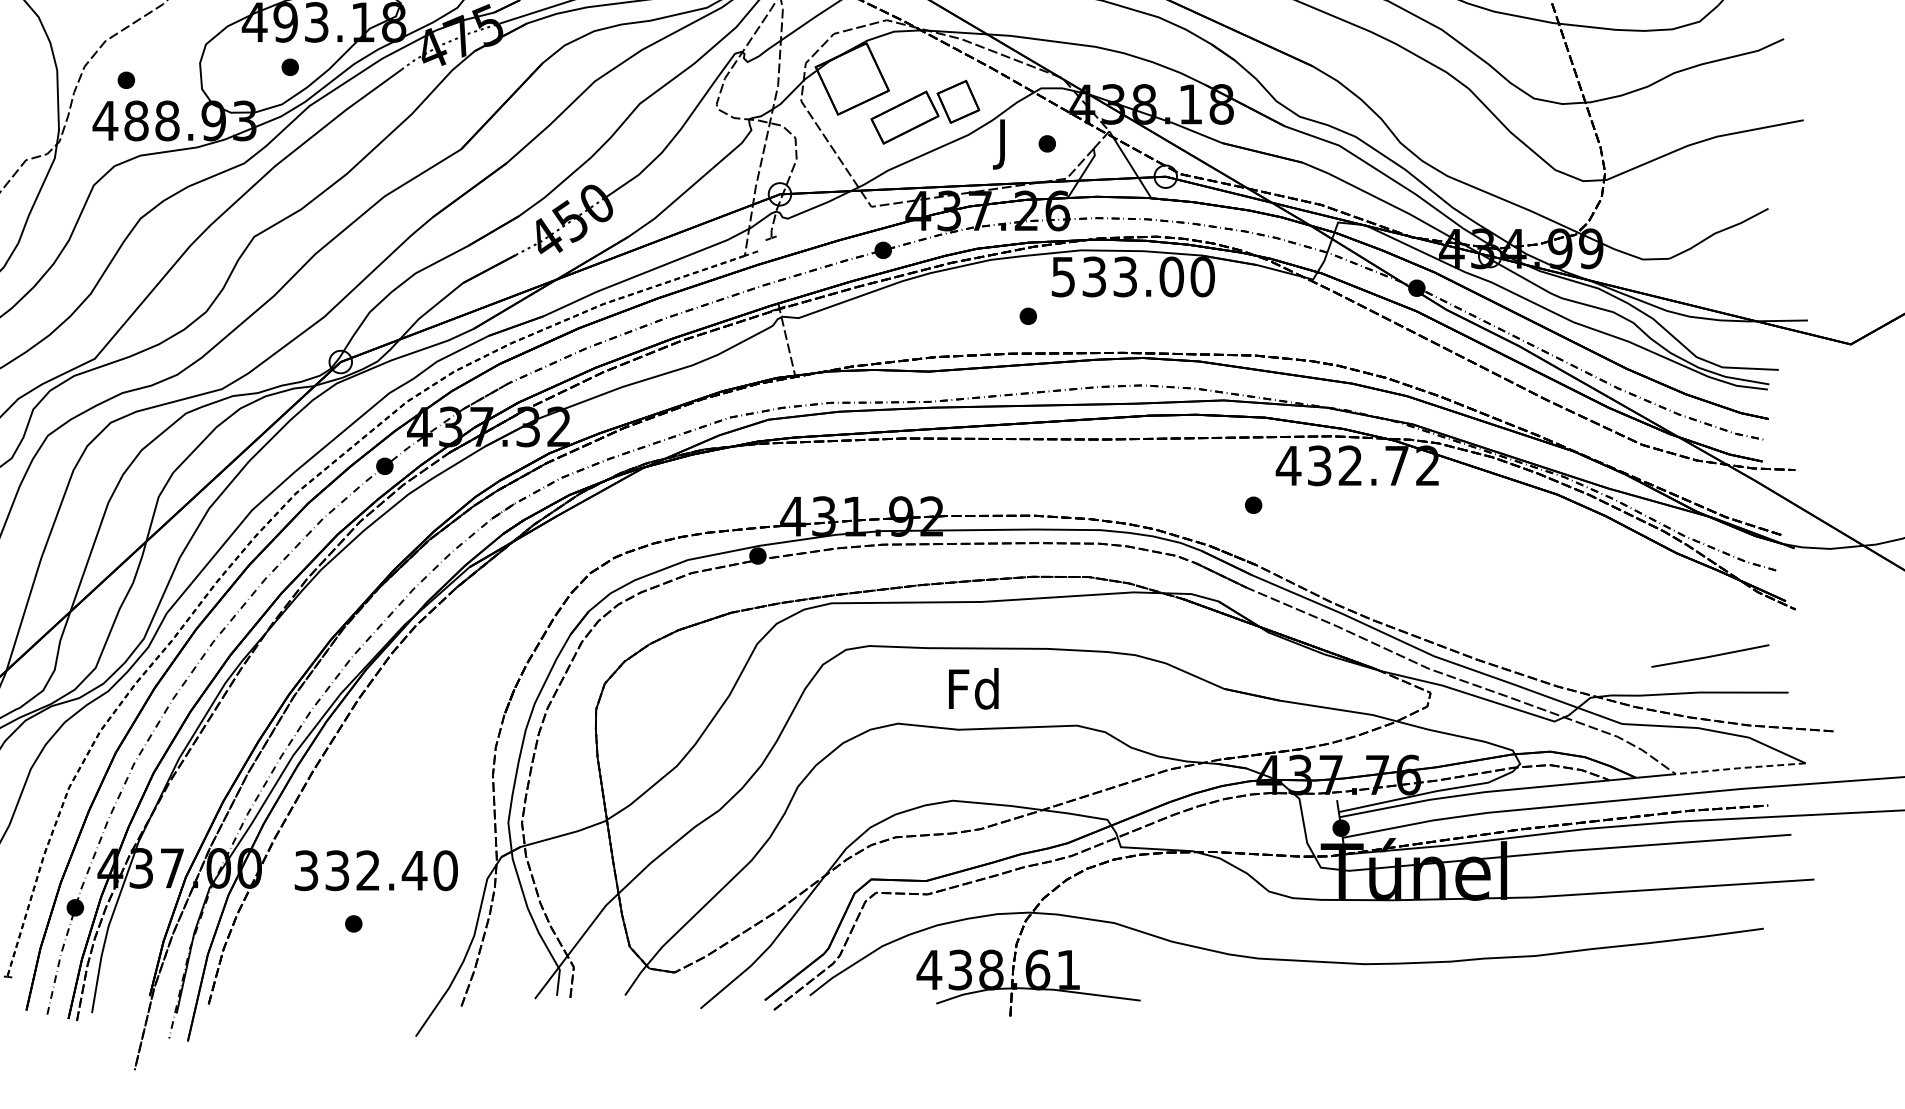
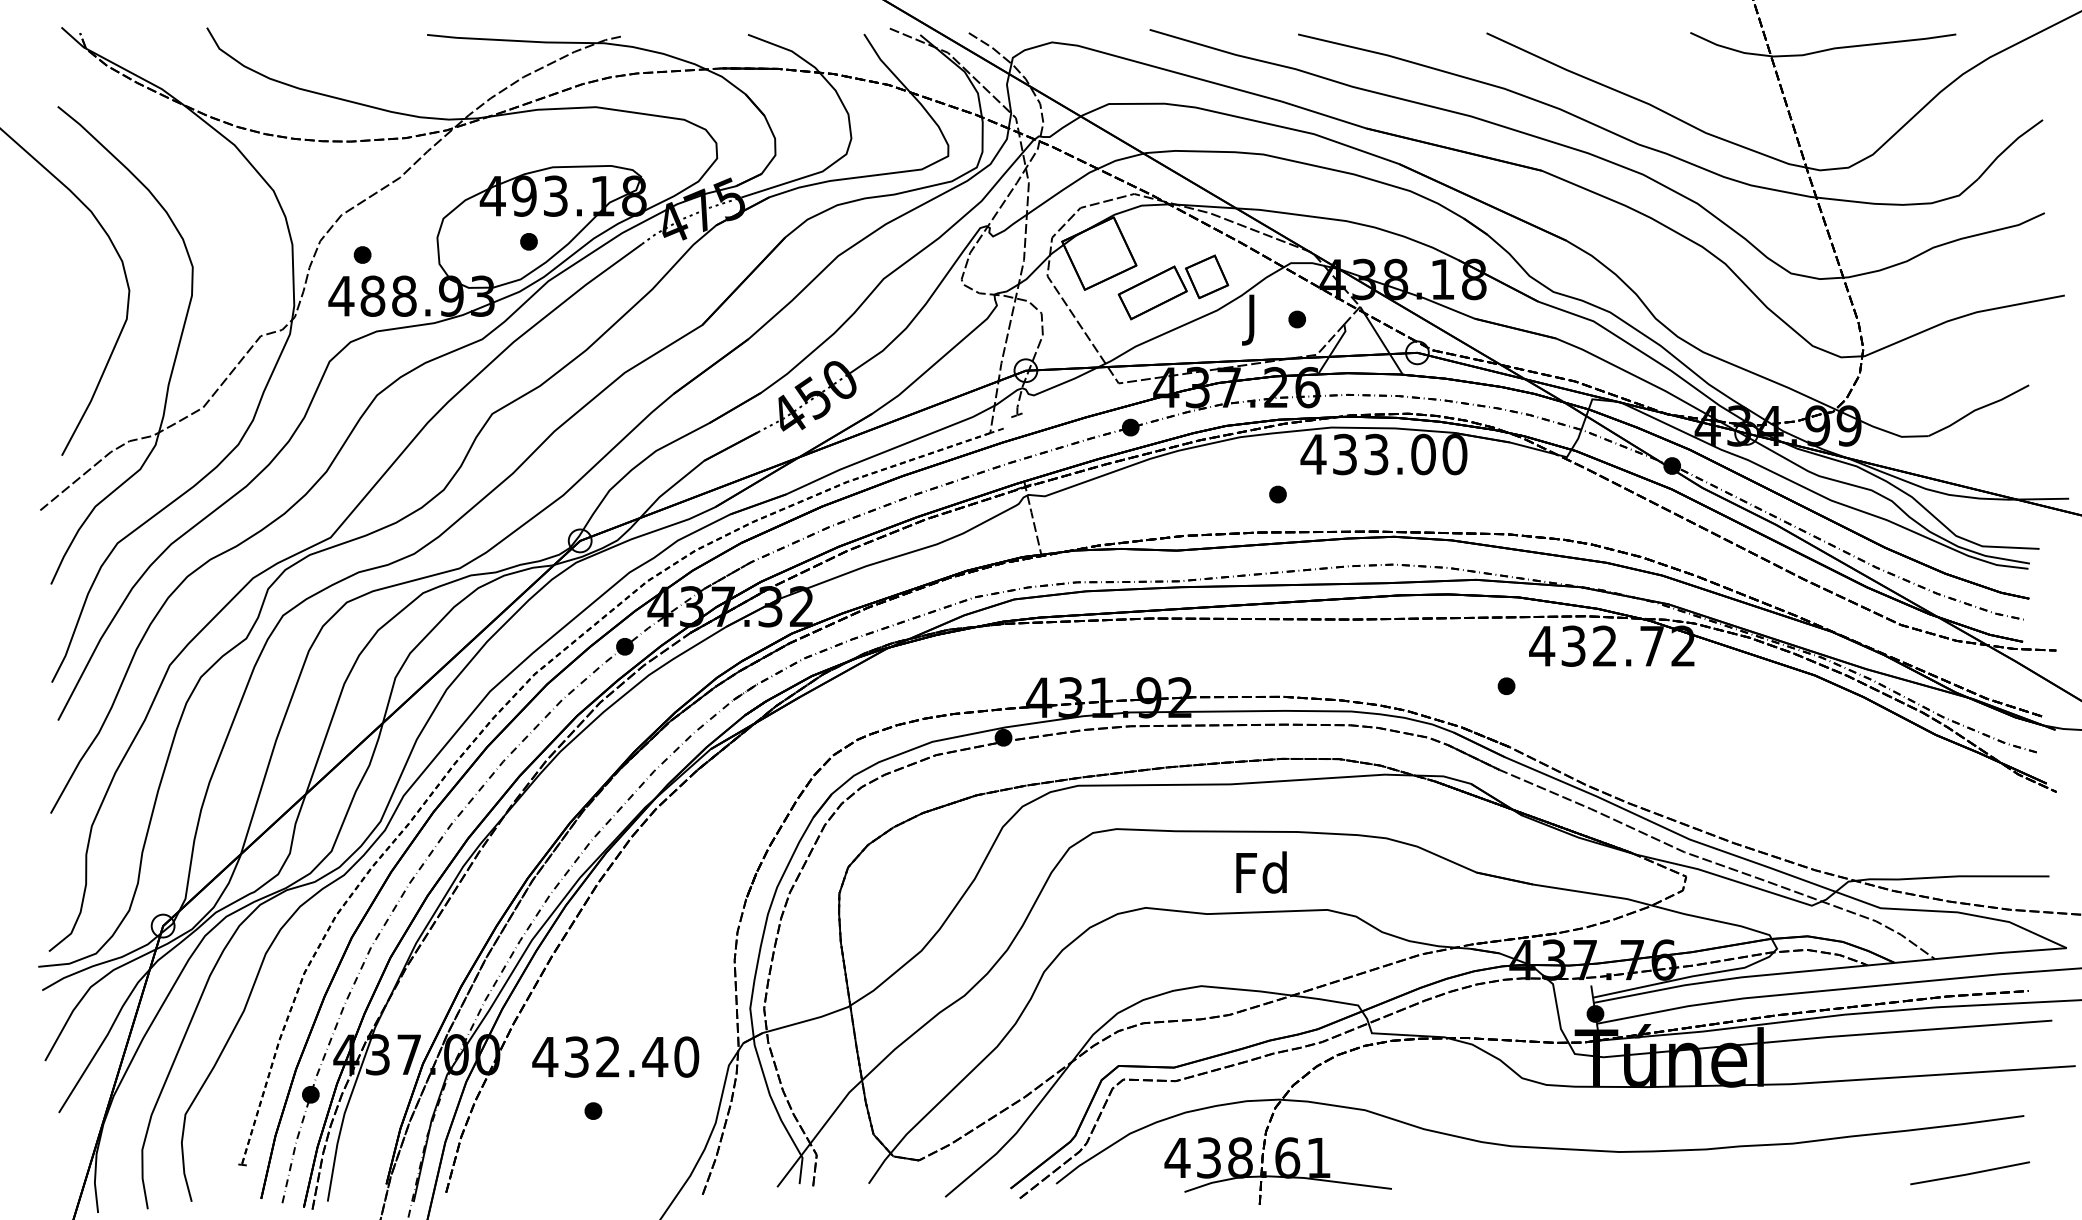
text: (1063, 276) -> (1313, 454), 533.00 -> 433.00
line: (1709, 656) -> (1969, 1173), moved
text: (973, 688) -> (1261, 872), moved
line: (1739, 768) -> (1999, 953), dashed -> solid
text: (306, 870) -> (545, 1056), 332.40 -> 432.40

